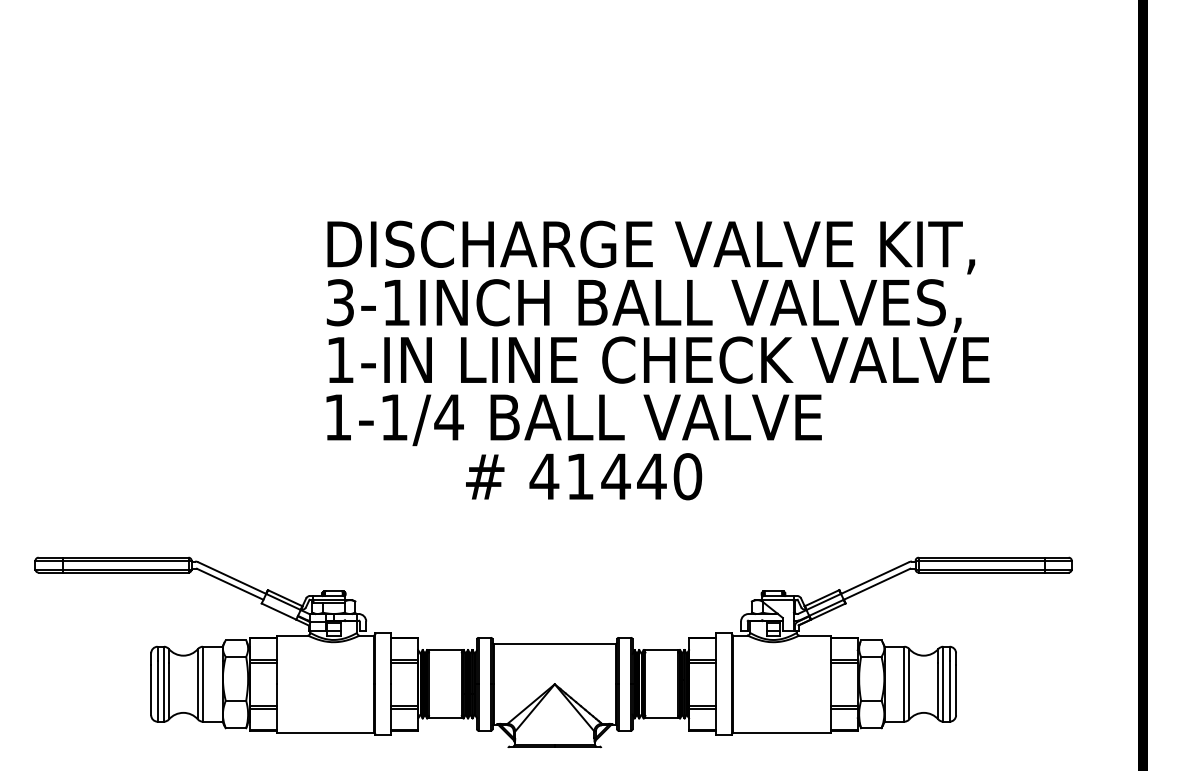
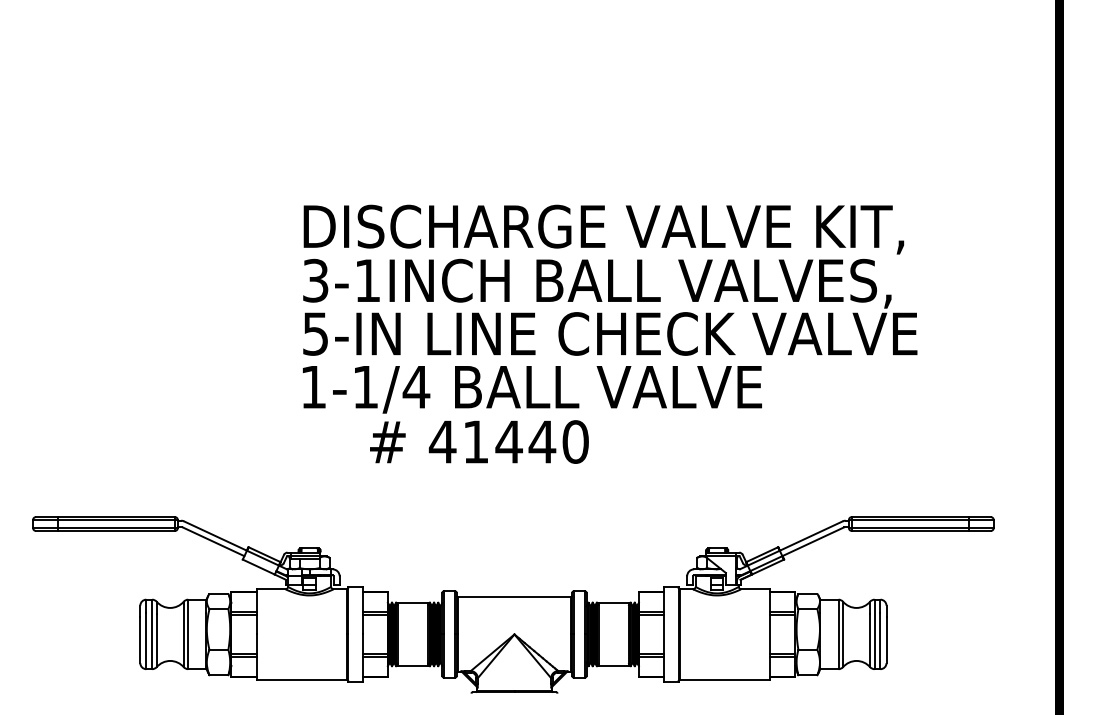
text: (340, 360) -> (315, 334), 1-IN -> 5-IN
text: (584, 476) -> (479, 441), moved

